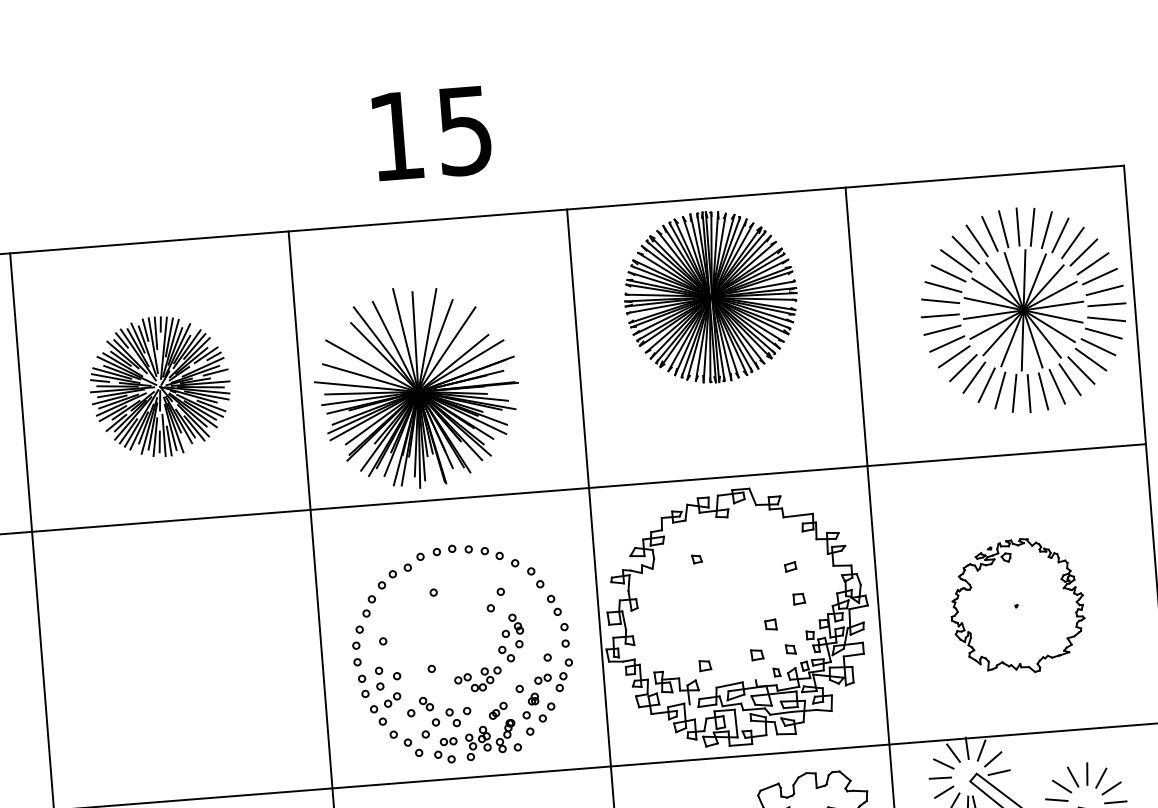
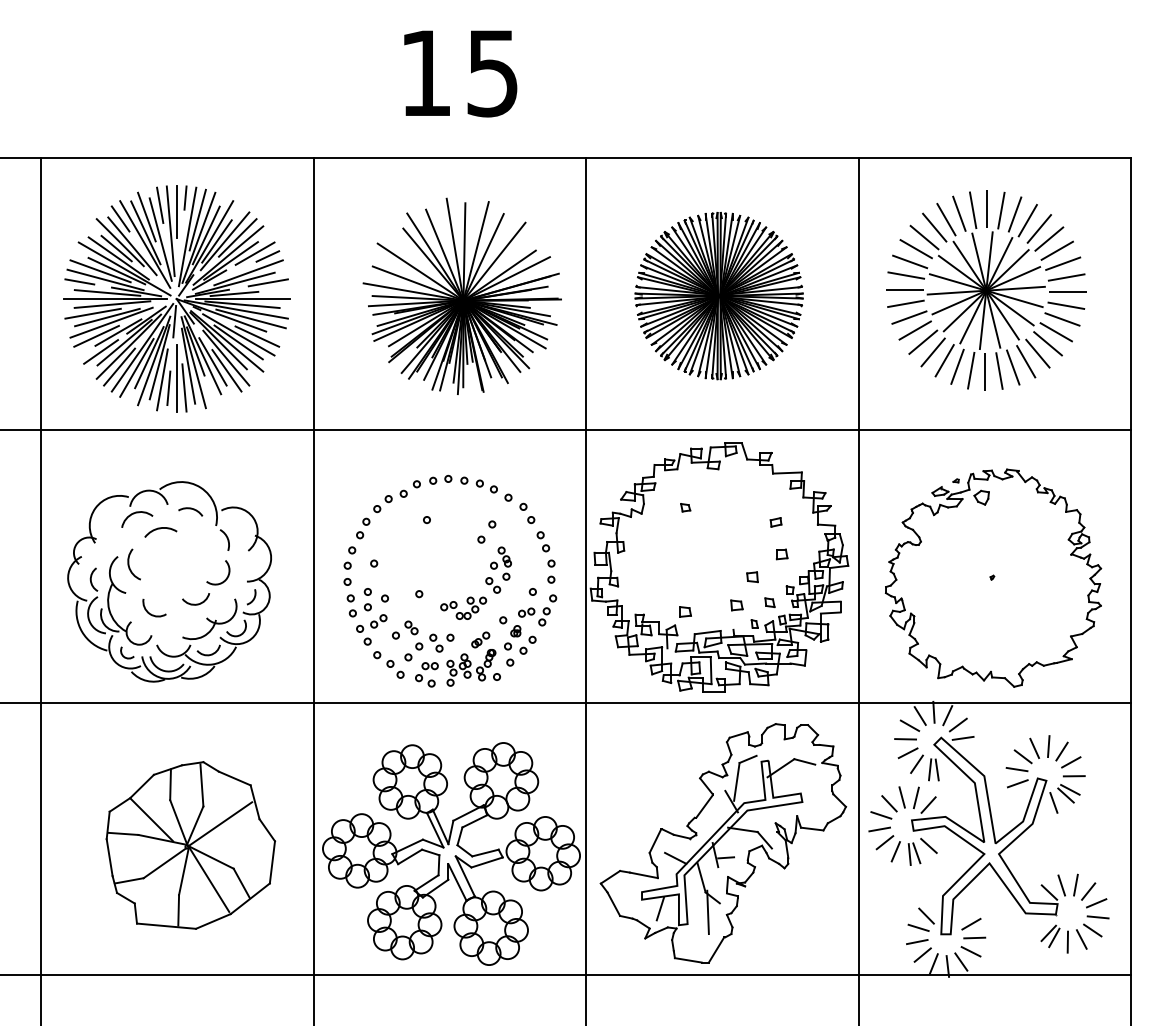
part: (710, 297) -> (718, 296), moved
part: (1023, 310) -> (986, 290), moved
part: (159, 386) -> (176, 298), size x1.67
part: (415, 386) -> (461, 295), moved
part: (1017, 605) -> (993, 577), size x1.67
part: (190, 692) -> (182, 598), added

